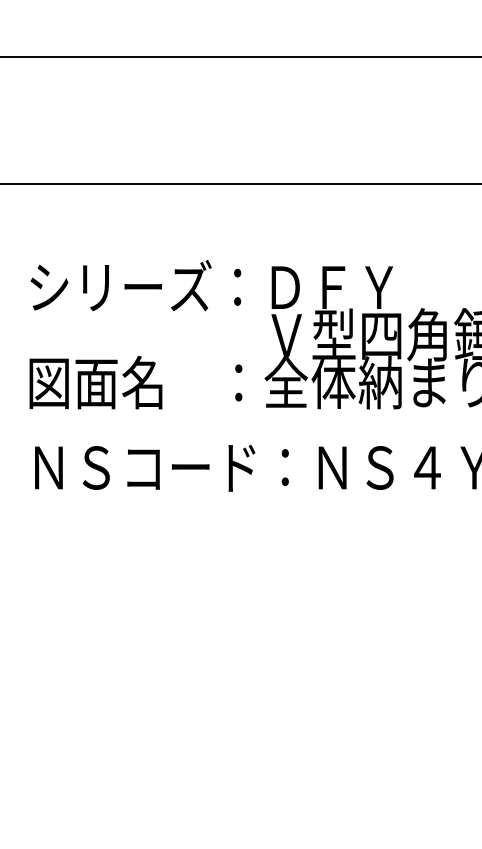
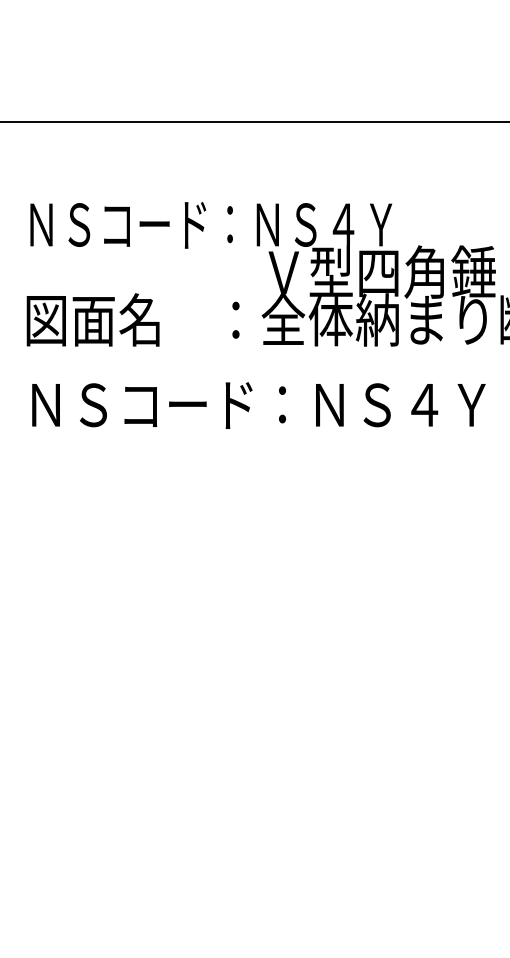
text: (212, 285) -> (209, 222), シリーズ：ＤＦＹ -> ＮＳコード：ＮＳ４Ｙ

